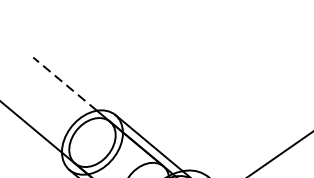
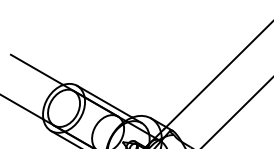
line: (64, 83) -> (36, 69), dashed -> solid

